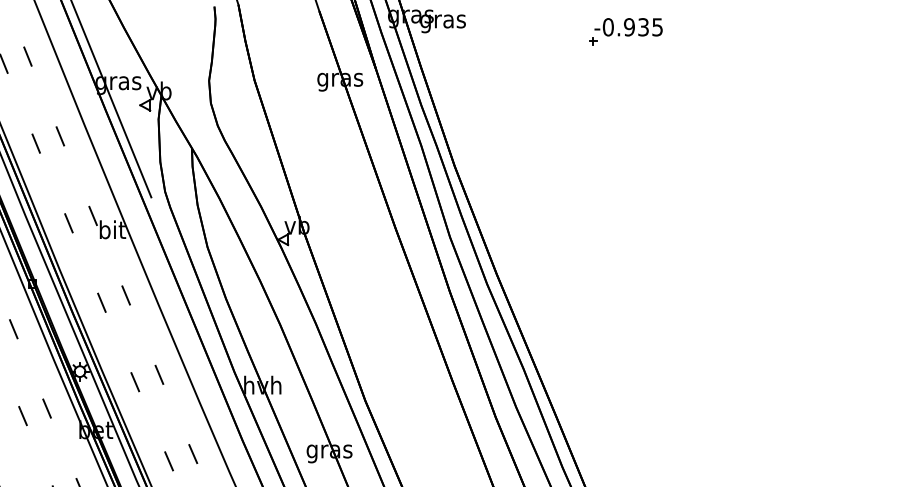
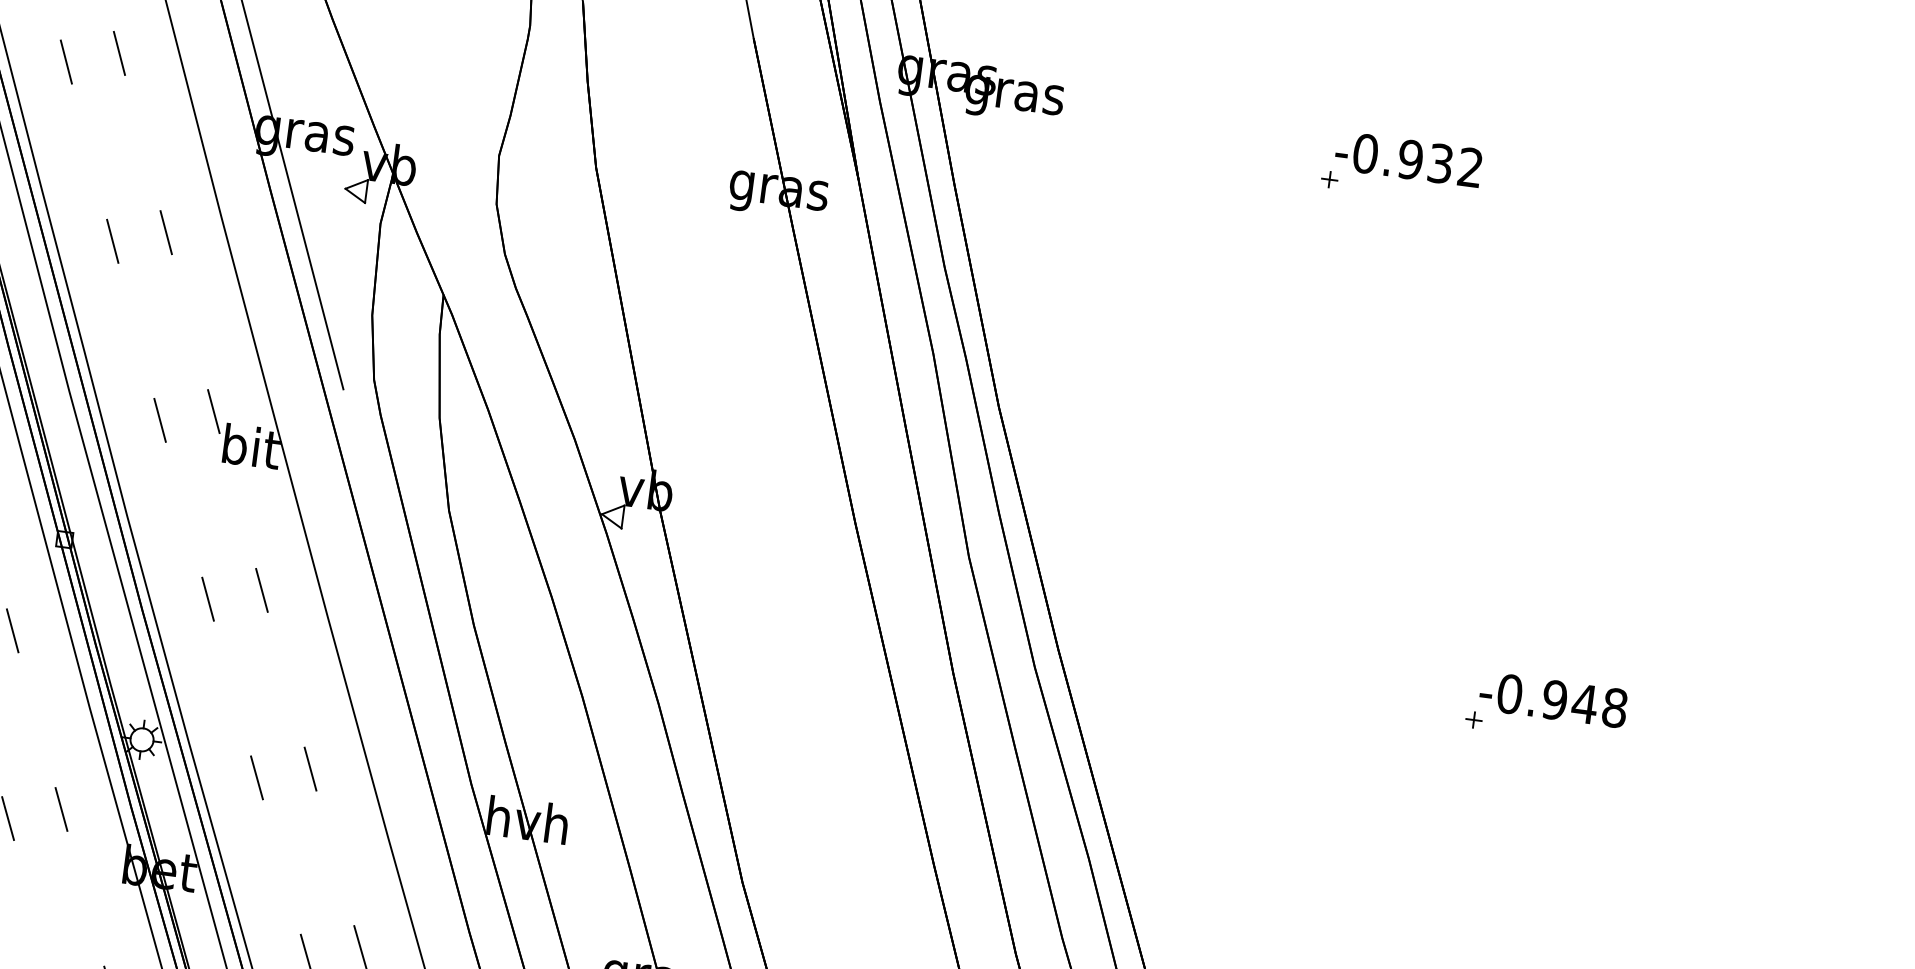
text: (657, 27) -> (1470, 168), -0.935 -> -0.932
part: (725, 271) -> (1546, 707), added

